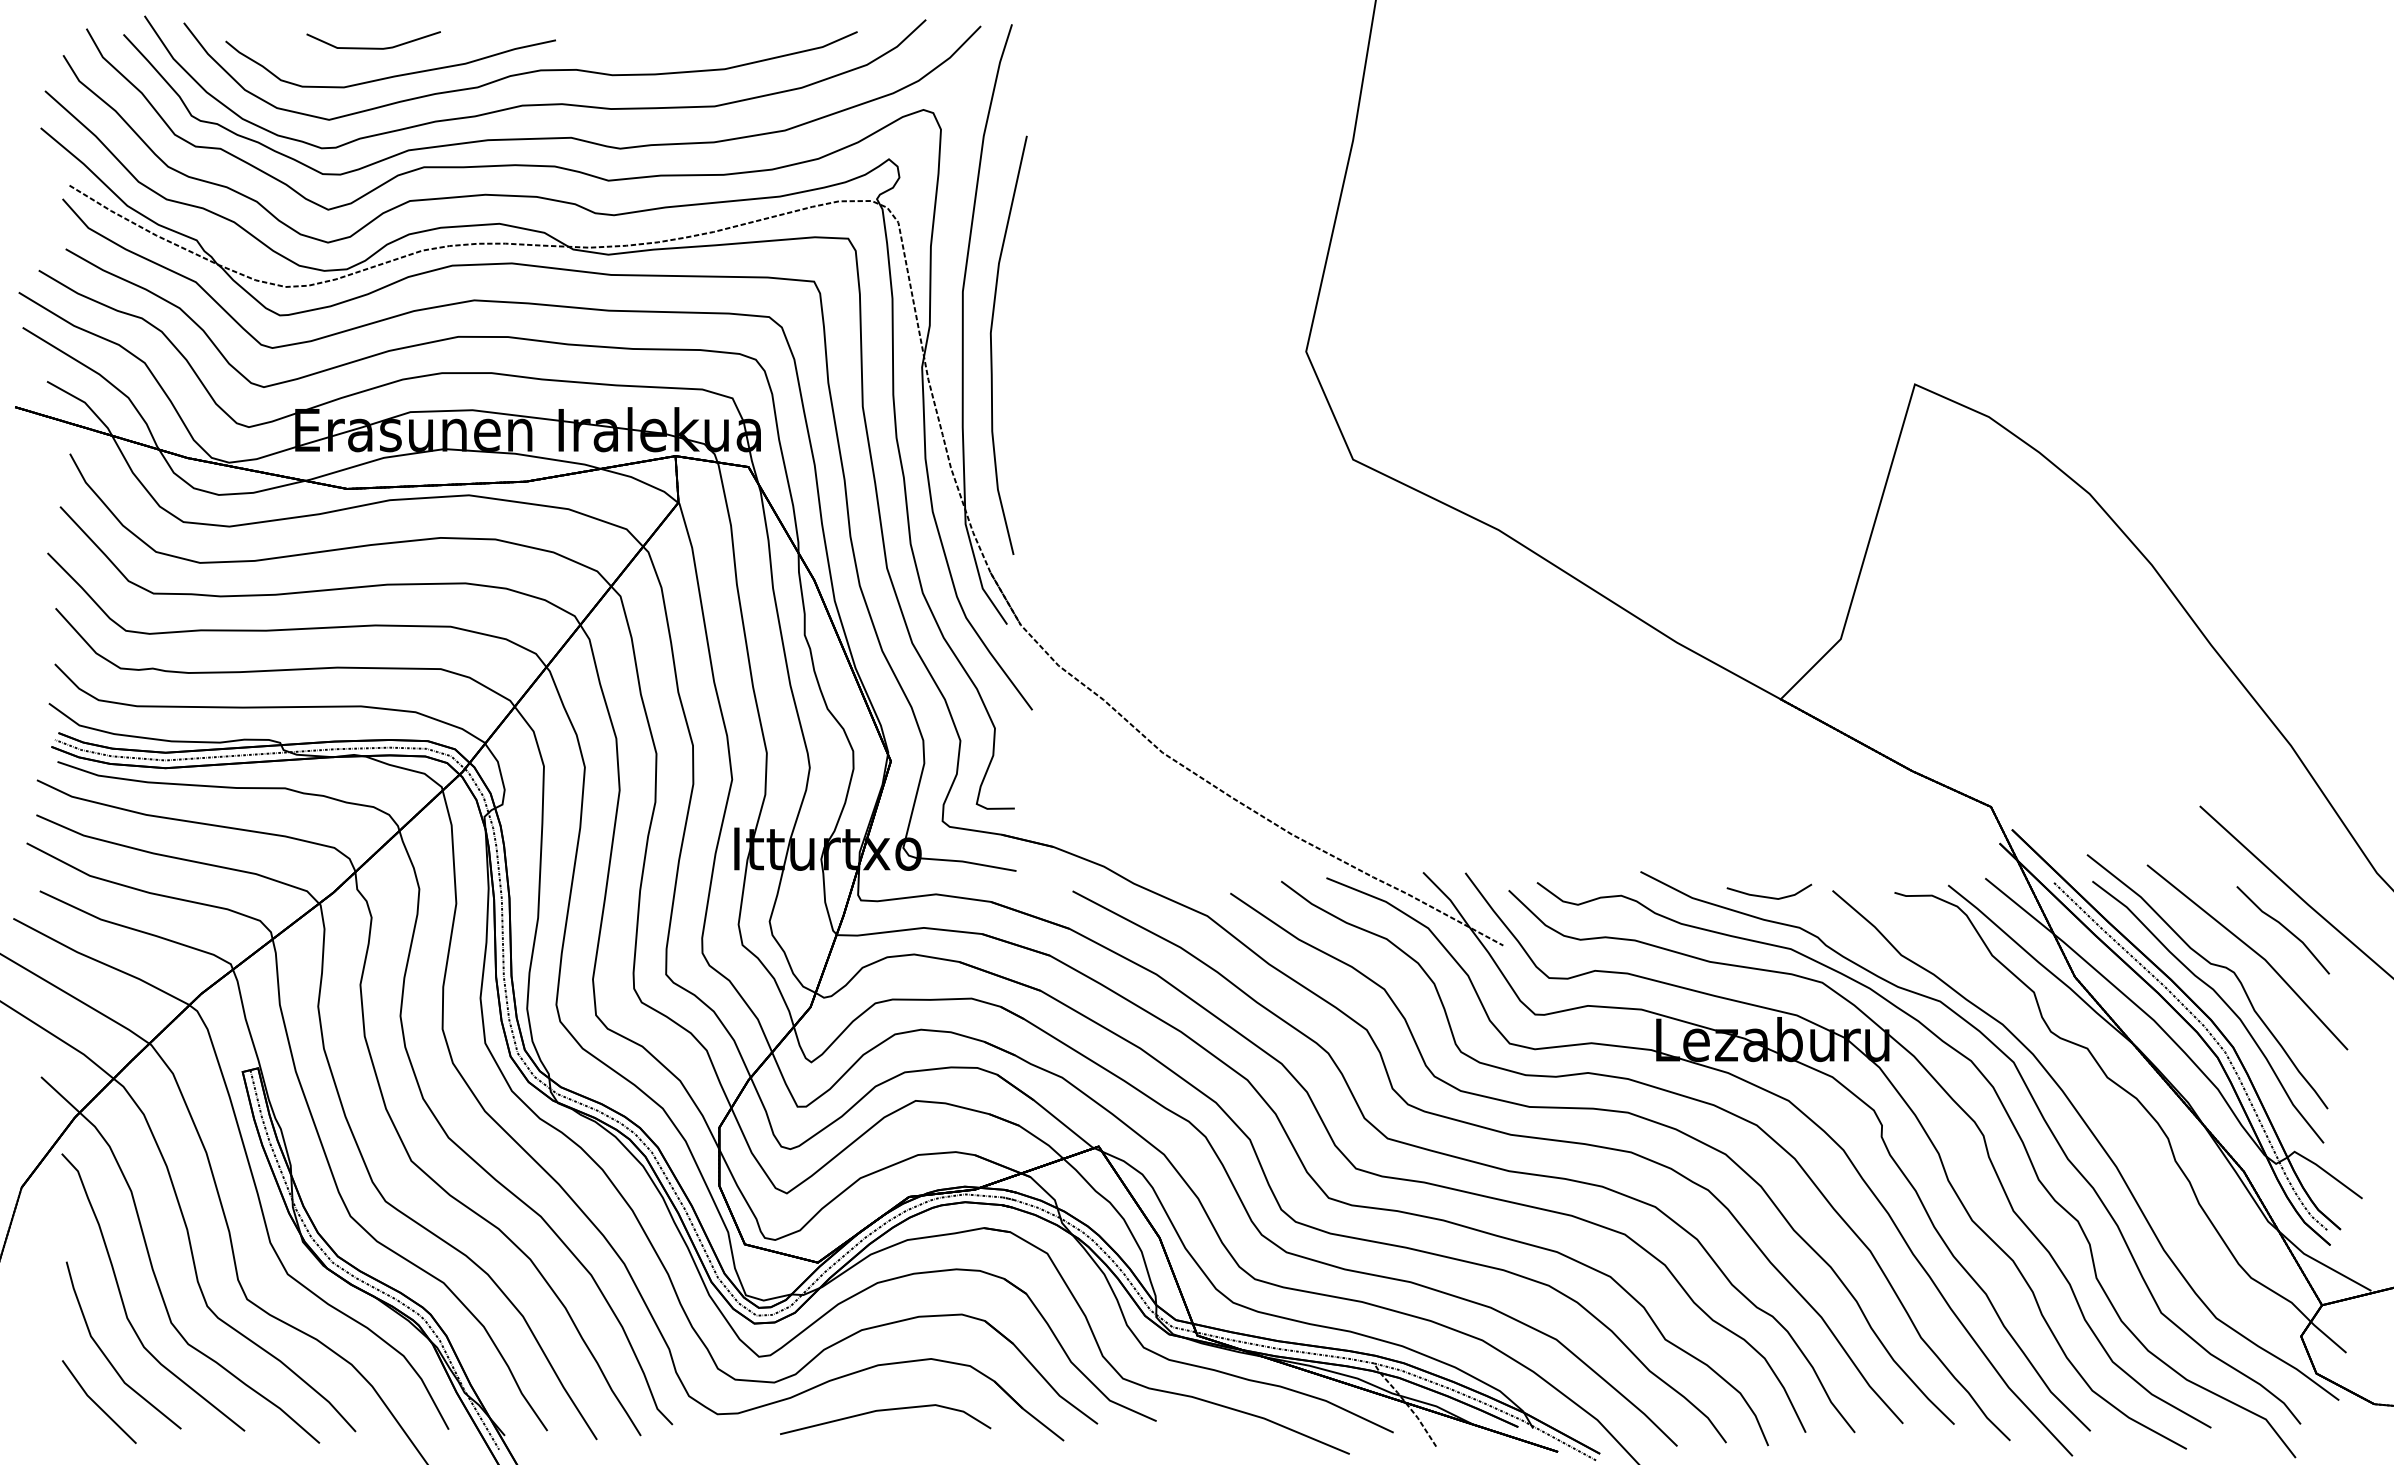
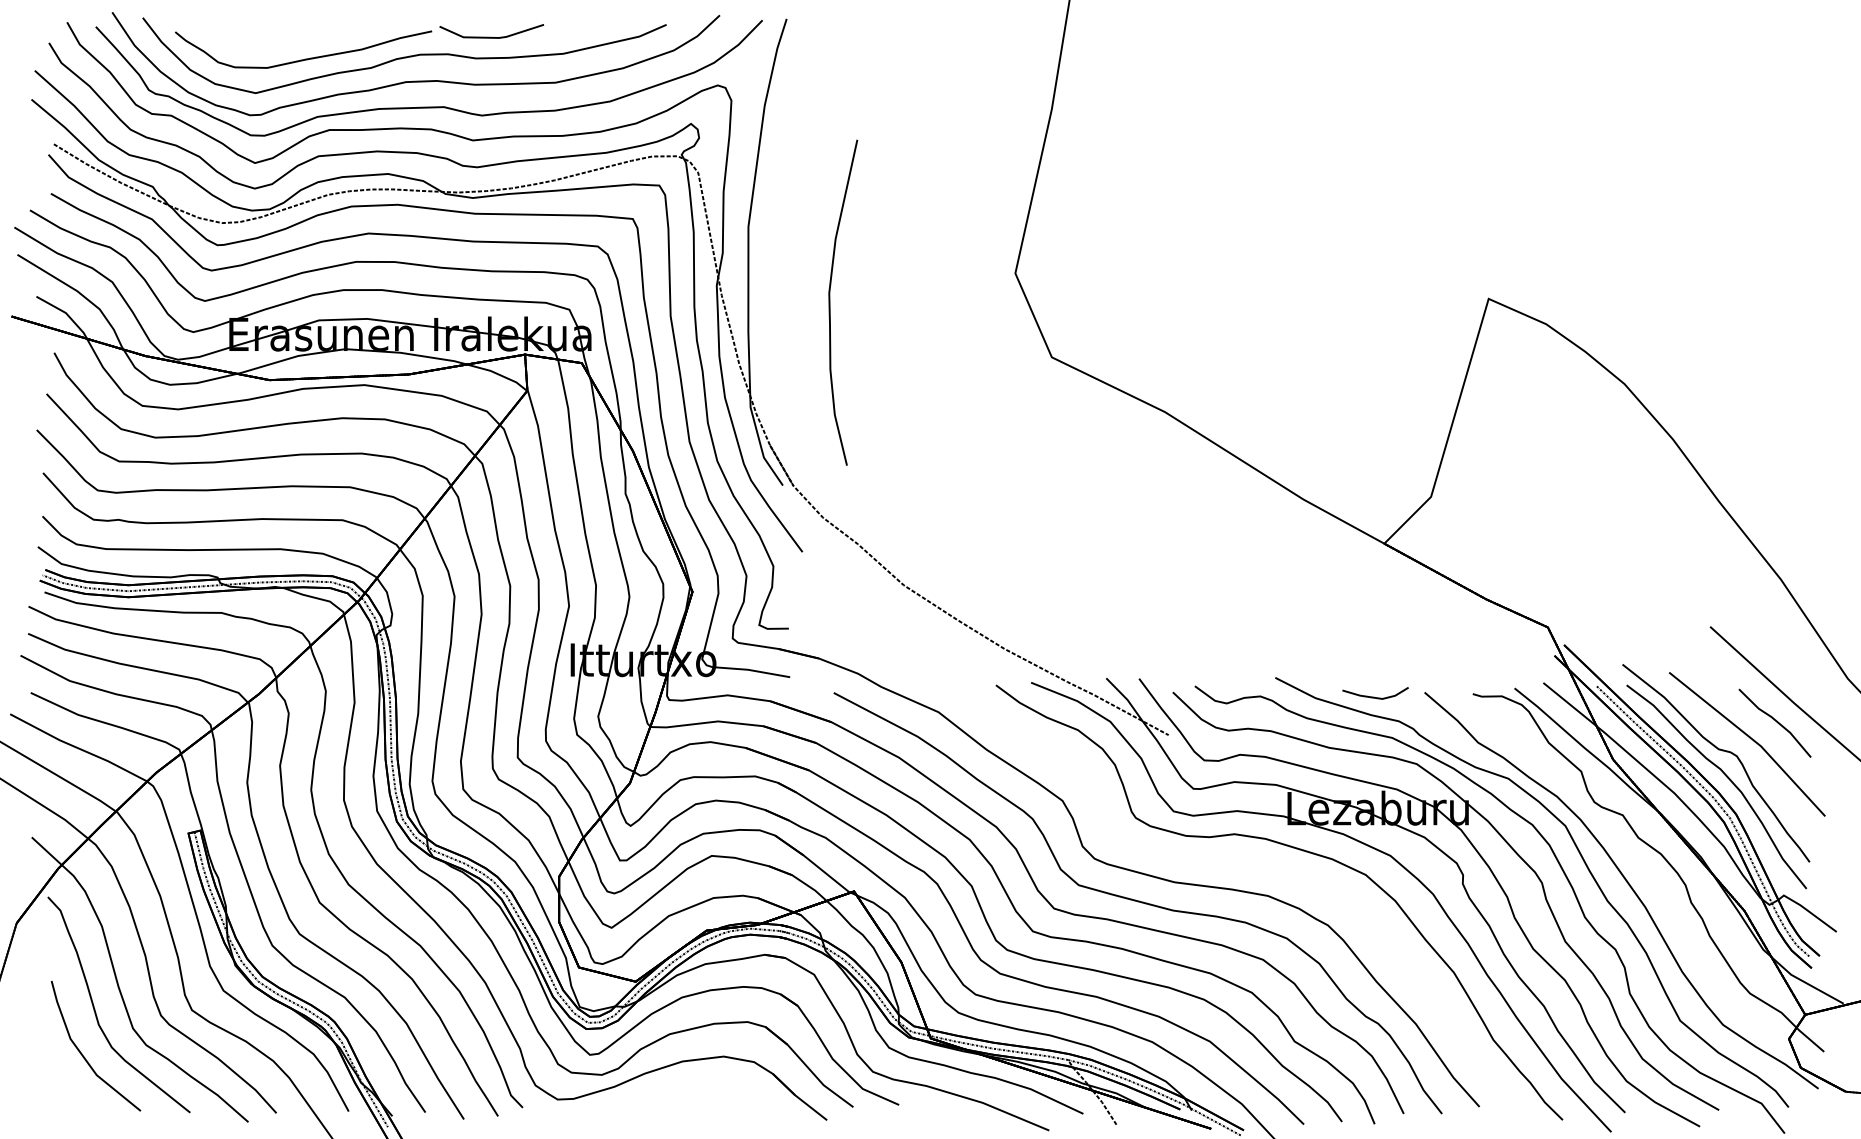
line: (373, 47) -> (491, 36), moved
curve: (992, 348) -> (830, 305), moved
part: (1597, 1110) -> (1241, 863), removed
line: (98, 1404) -> (76, 1091), removed
line: (883, 1411) -> (686, 1097), removed

